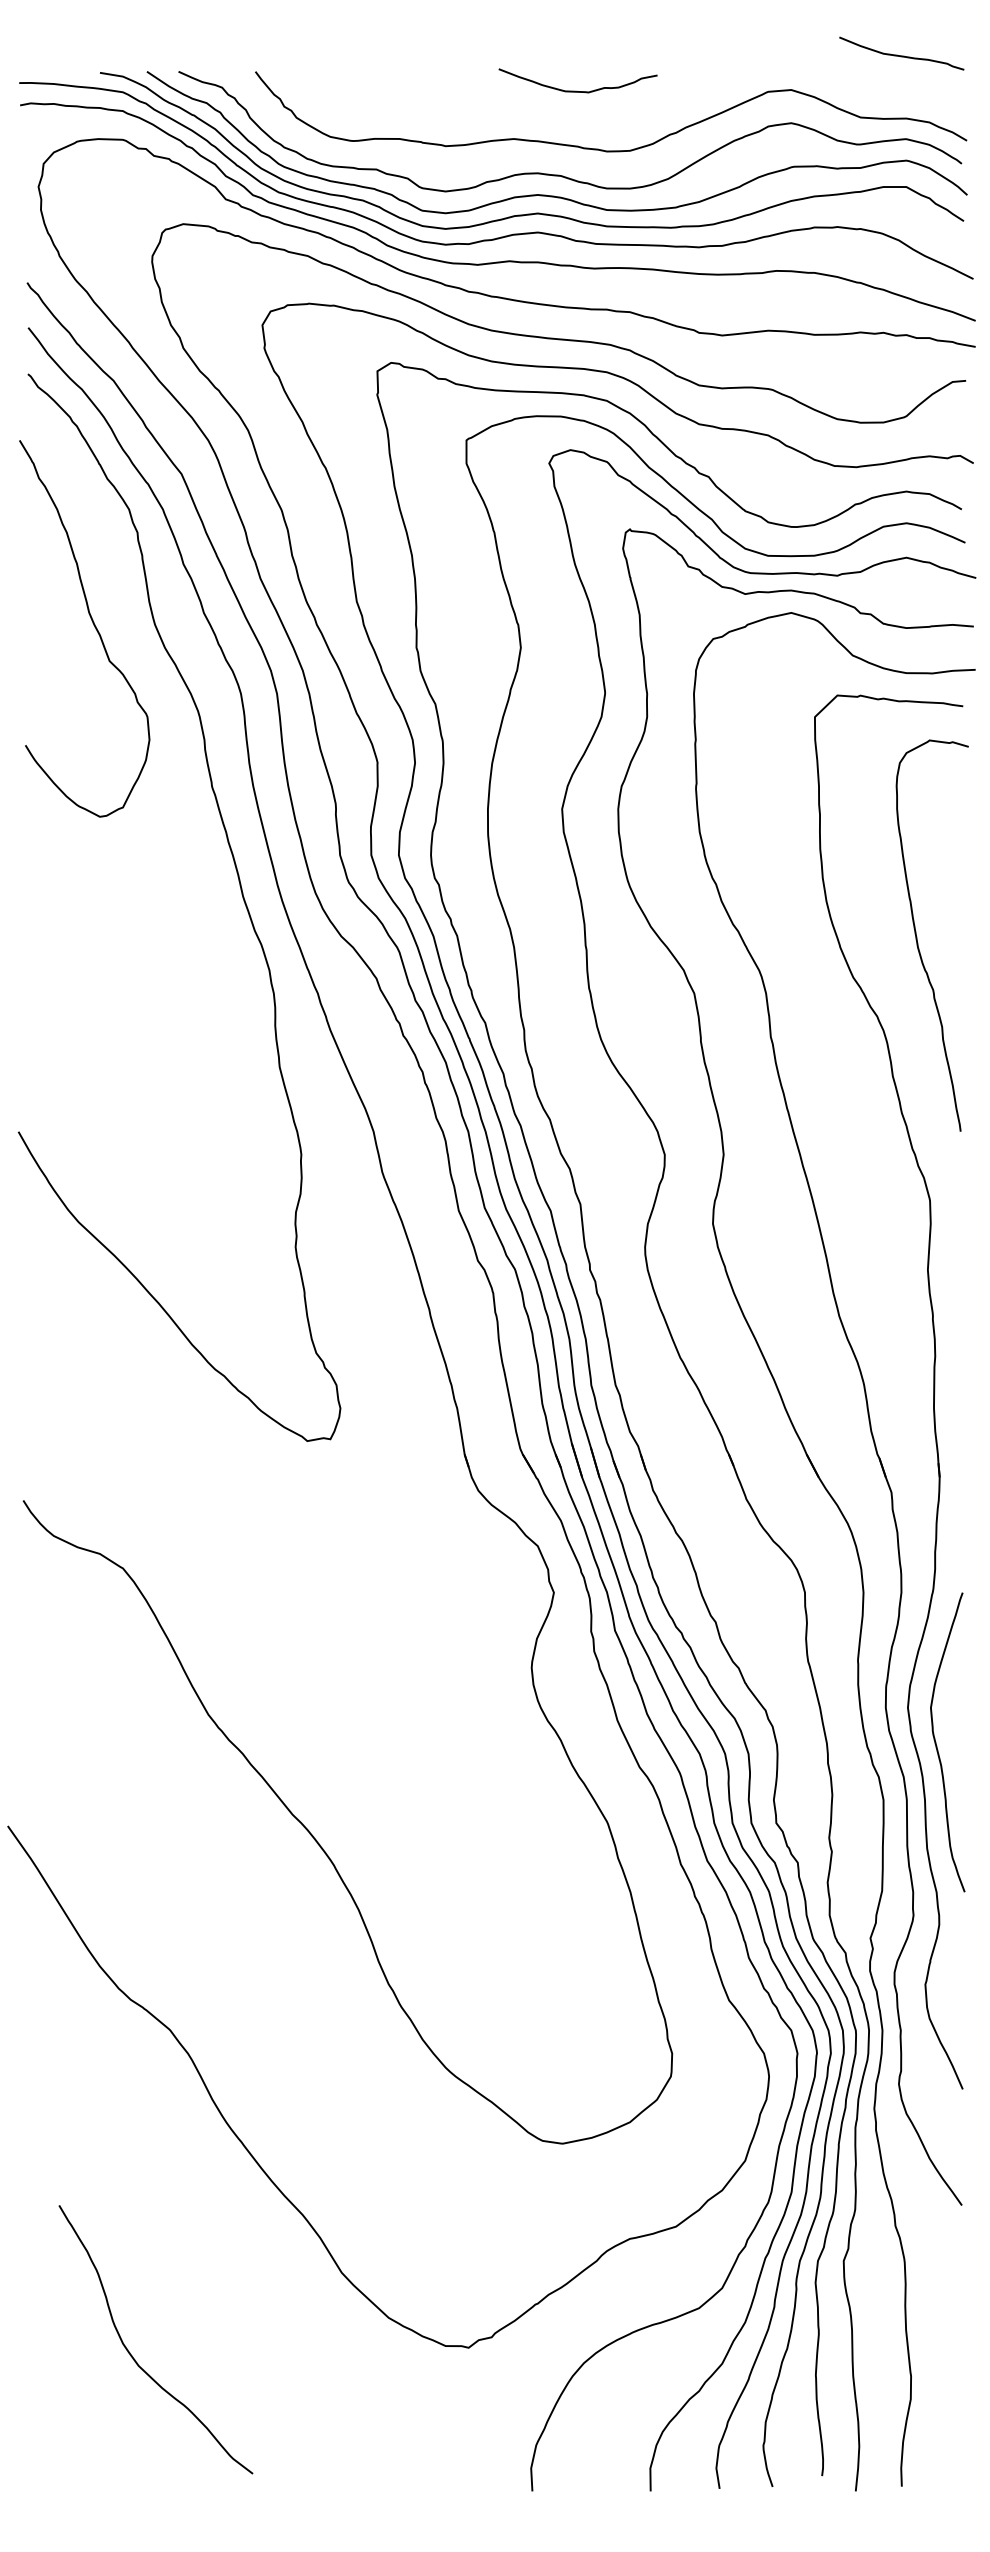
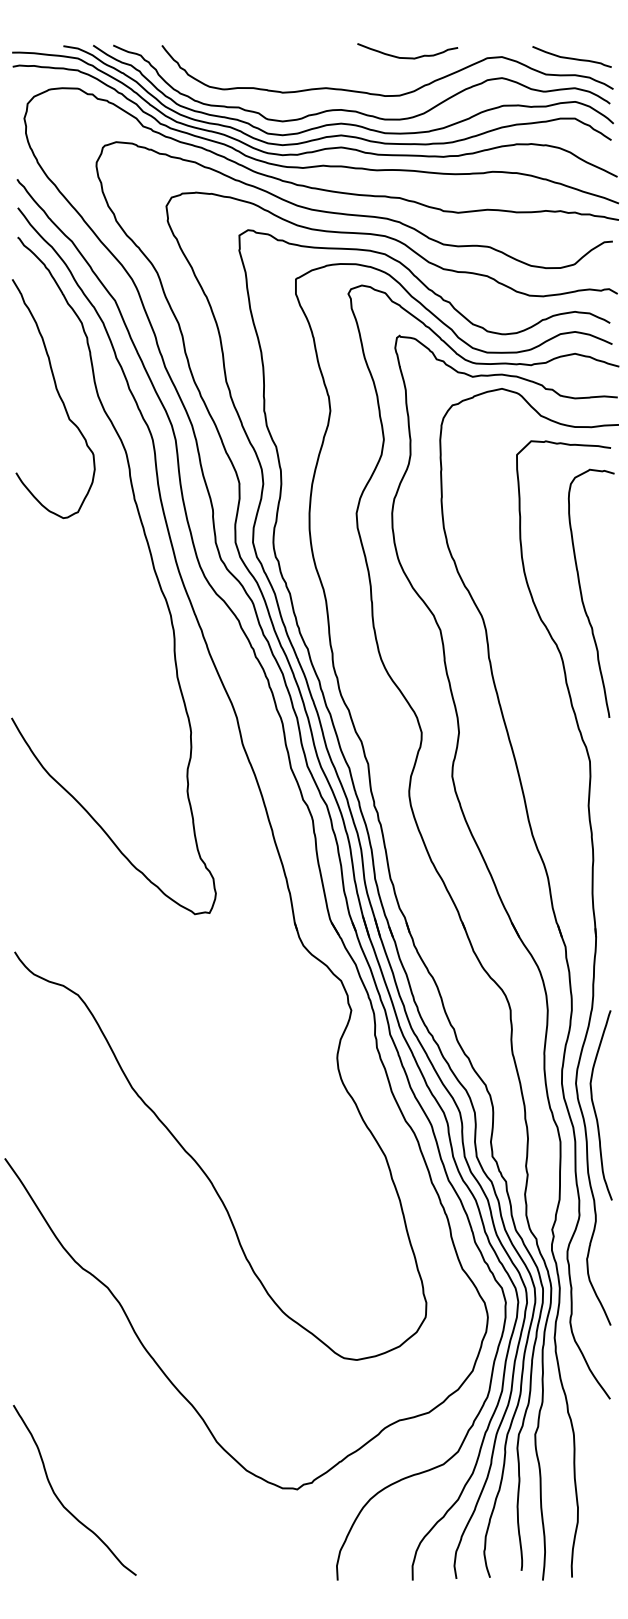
curve: (900, 54) -> (571, 57), moved
curve: (577, 90) -> (407, 57), moved
curve: (134, 2357) -> (61, 1501), moved

